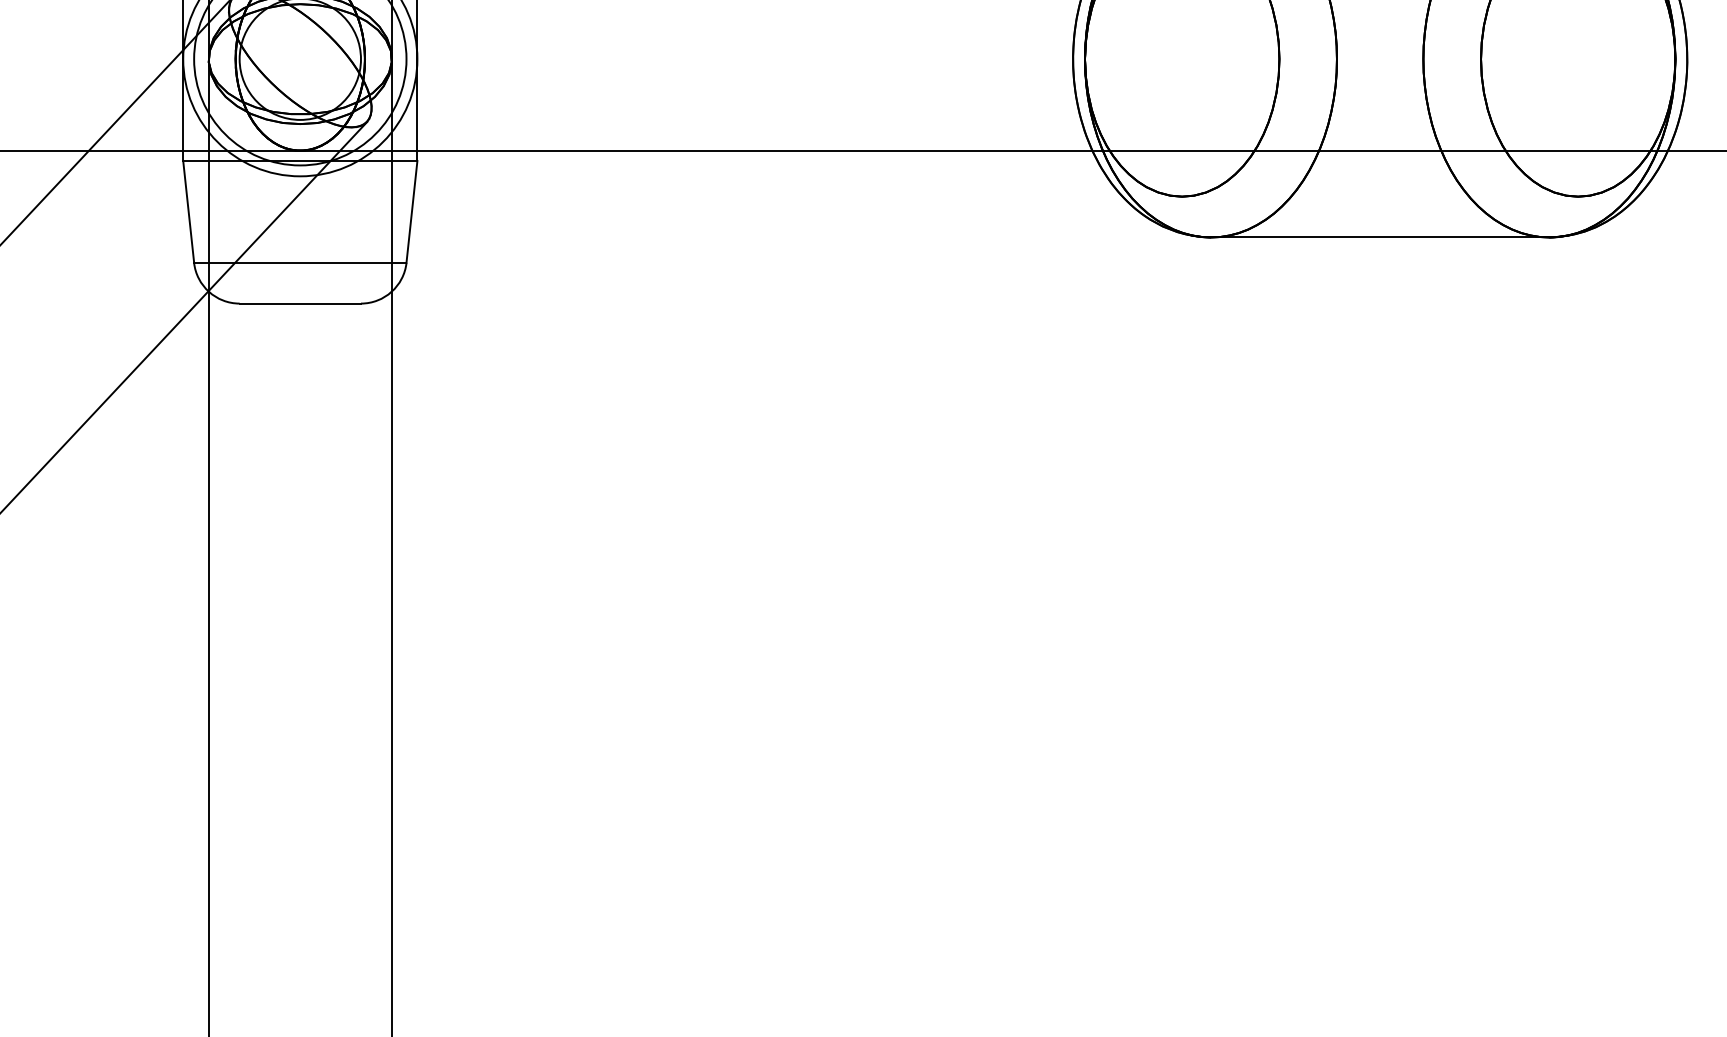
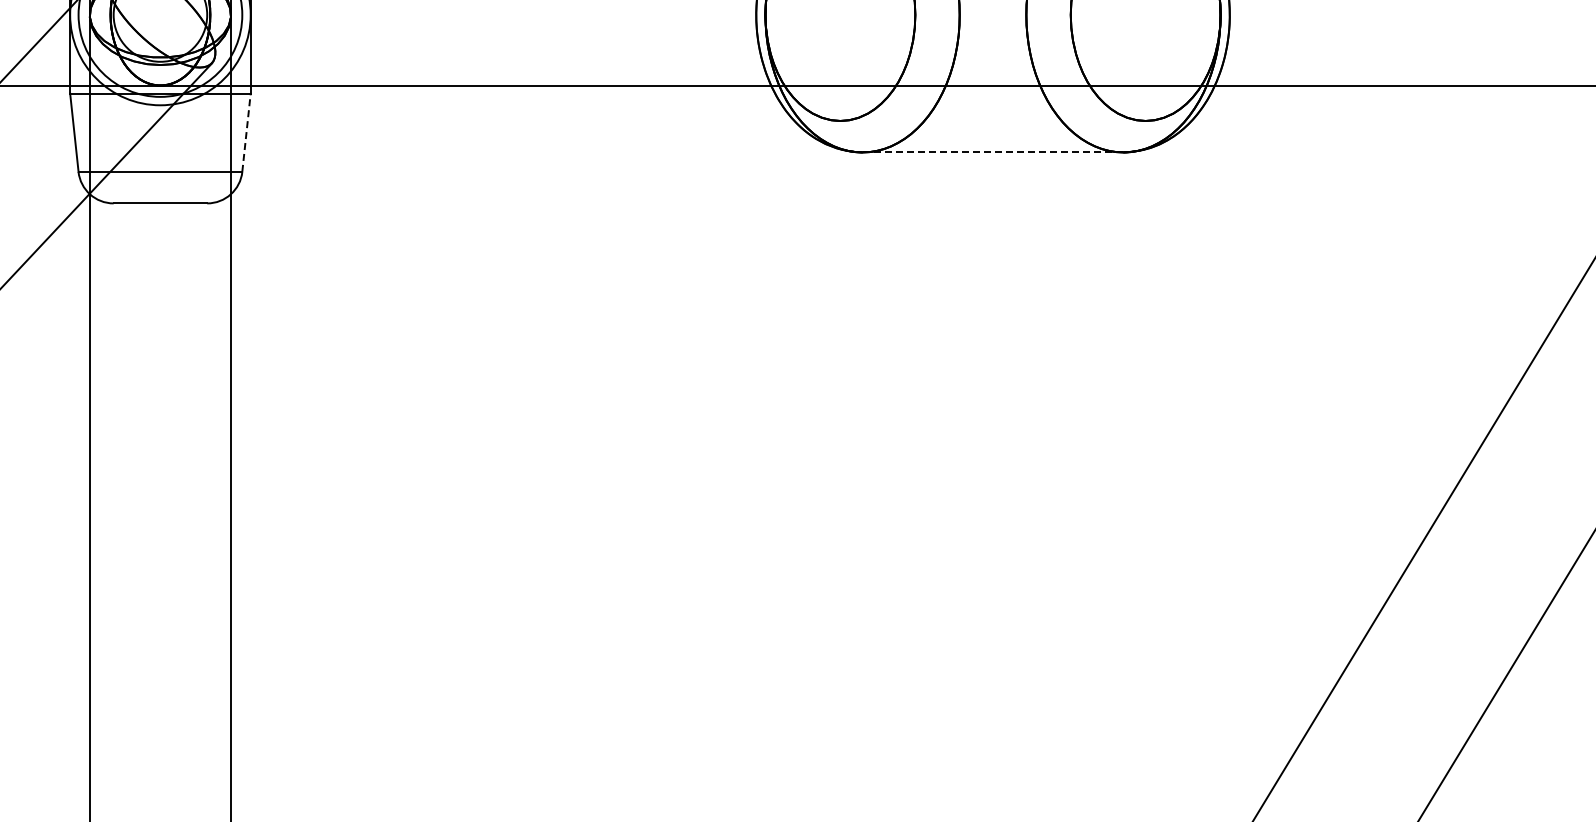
line: (411, 211) -> (246, 132), solid -> dashed
line: (1380, 237) -> (993, 152), solid -> dashed

